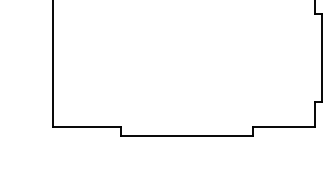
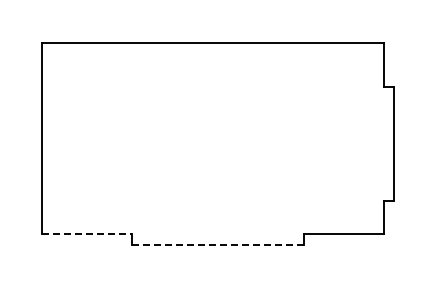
line: (87, 126) -> (87, 233), solid -> dashed
line: (187, 136) -> (218, 245), solid -> dashed

